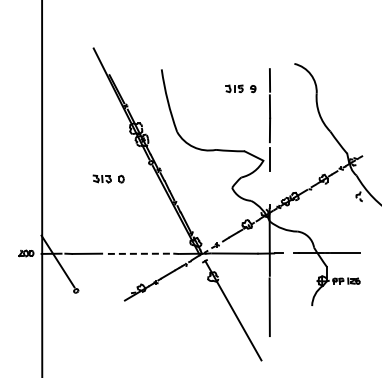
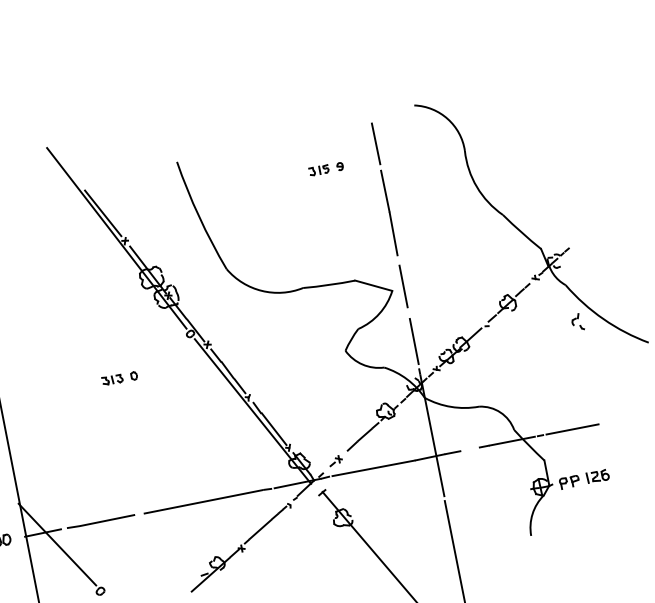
part: (240, 88) -> (325, 168), size x0.62
part: (108, 179) -> (119, 379), size x0.62
line: (269, 189) -> (413, 340), added
line: (140, 253) -> (203, 501), dashed -> solid

